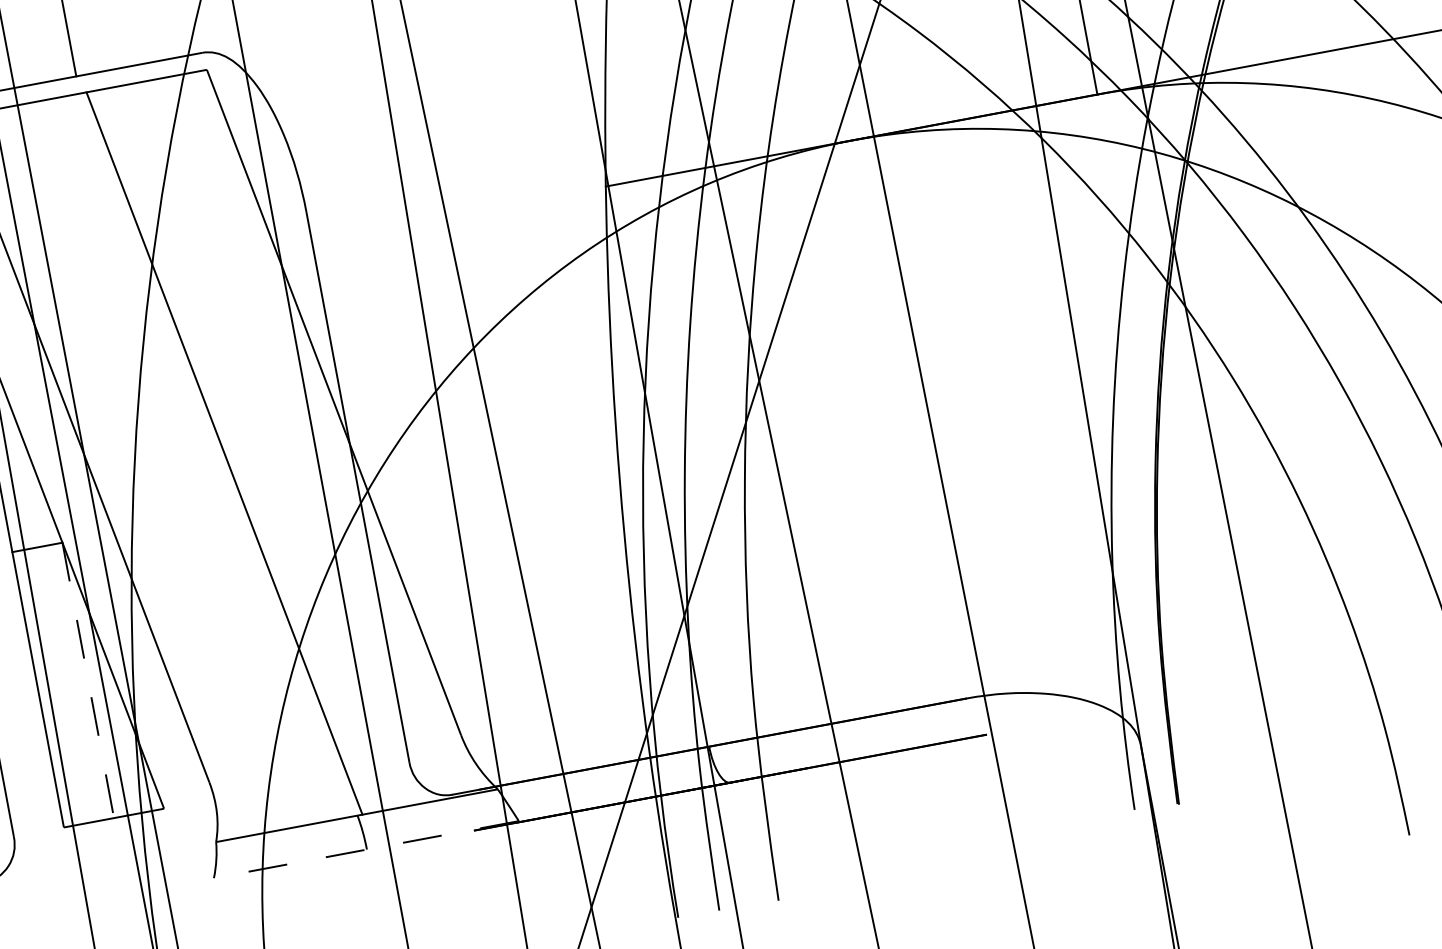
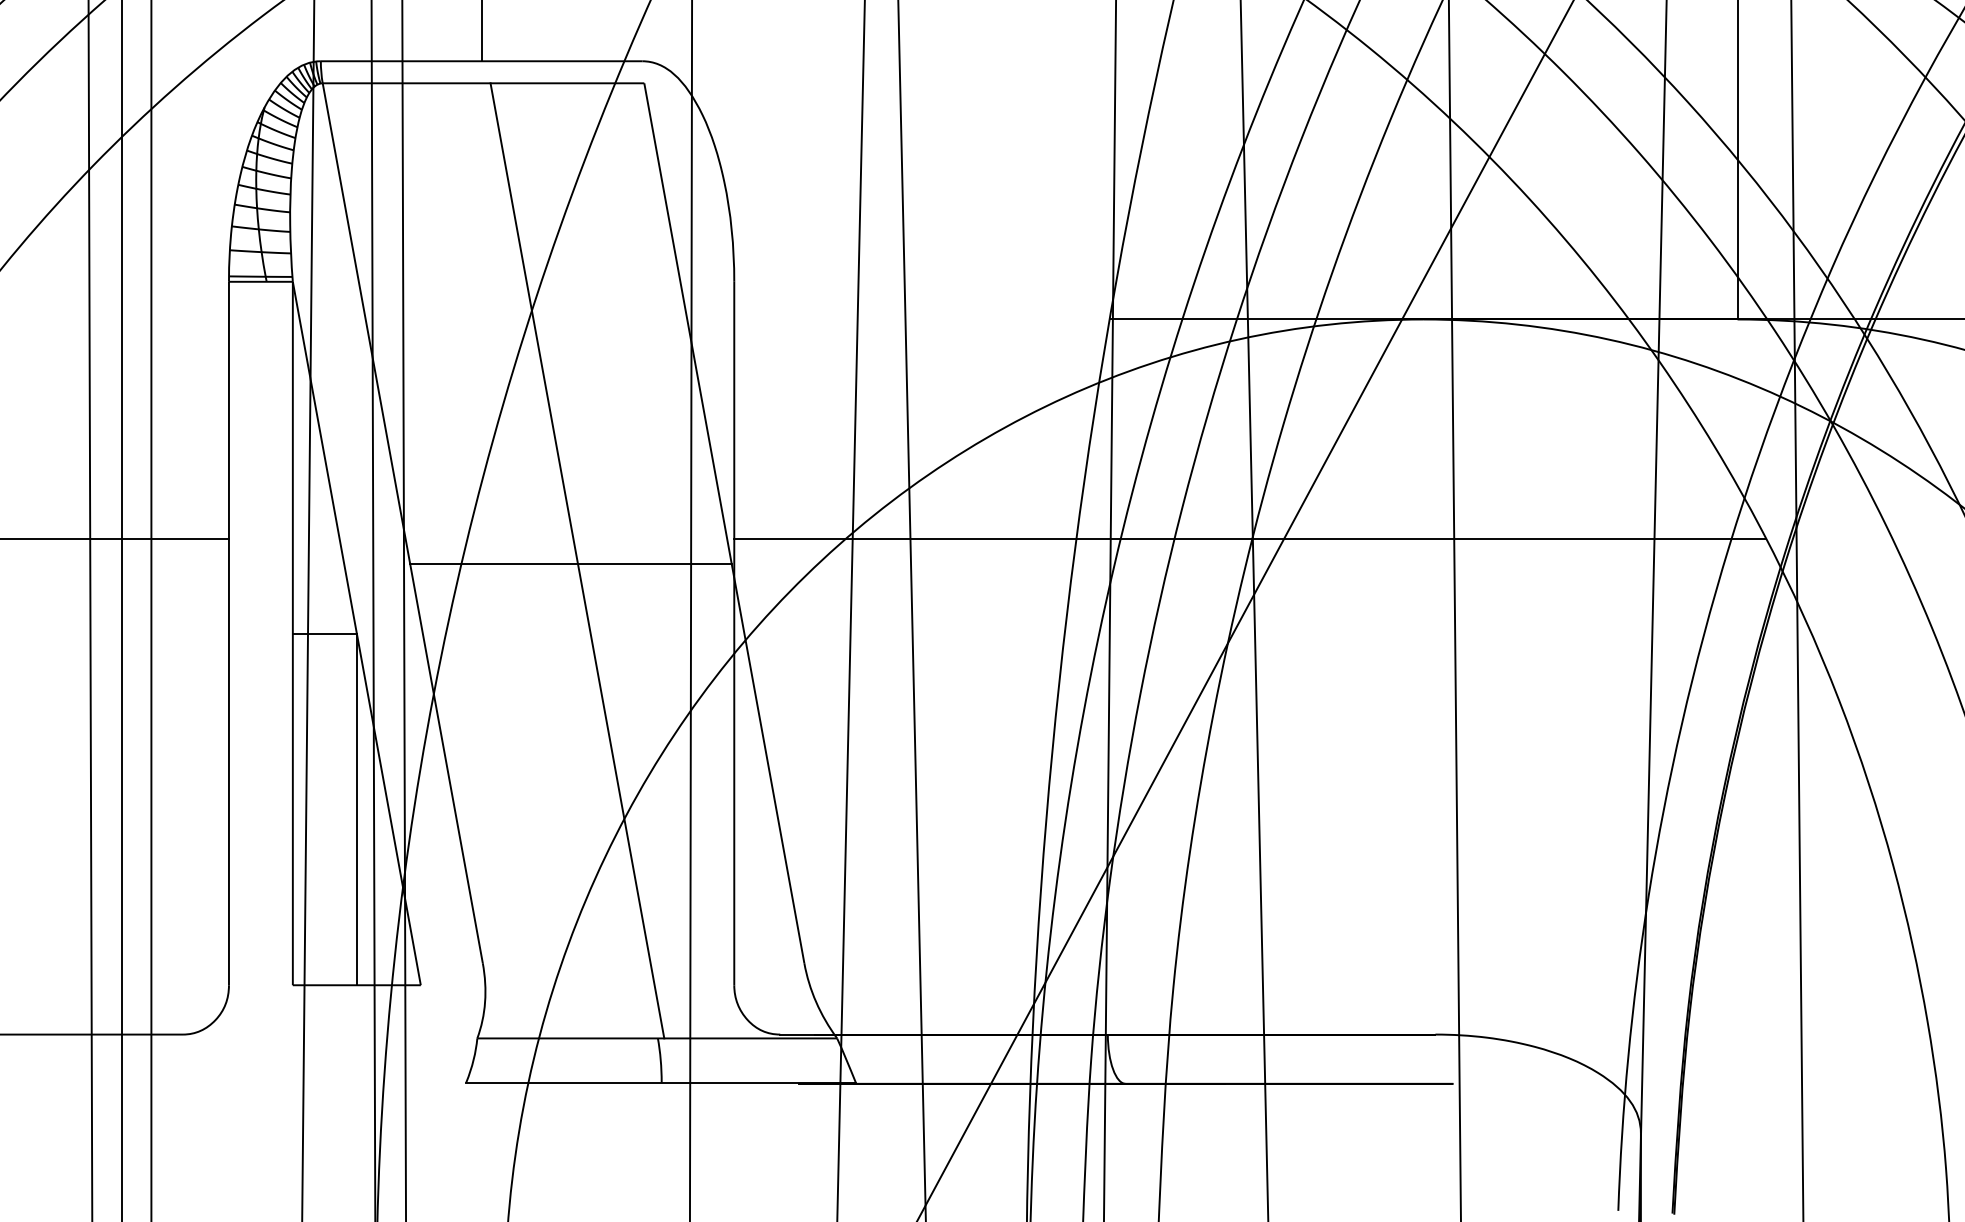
line: (748, 338) -> (1250, 539), added
line: (219, 456) -> (570, 563), added
line: (87, 680) -> (356, 809), dashed -> solid
line: (366, 849) -> (661, 1082), dashed -> solid

